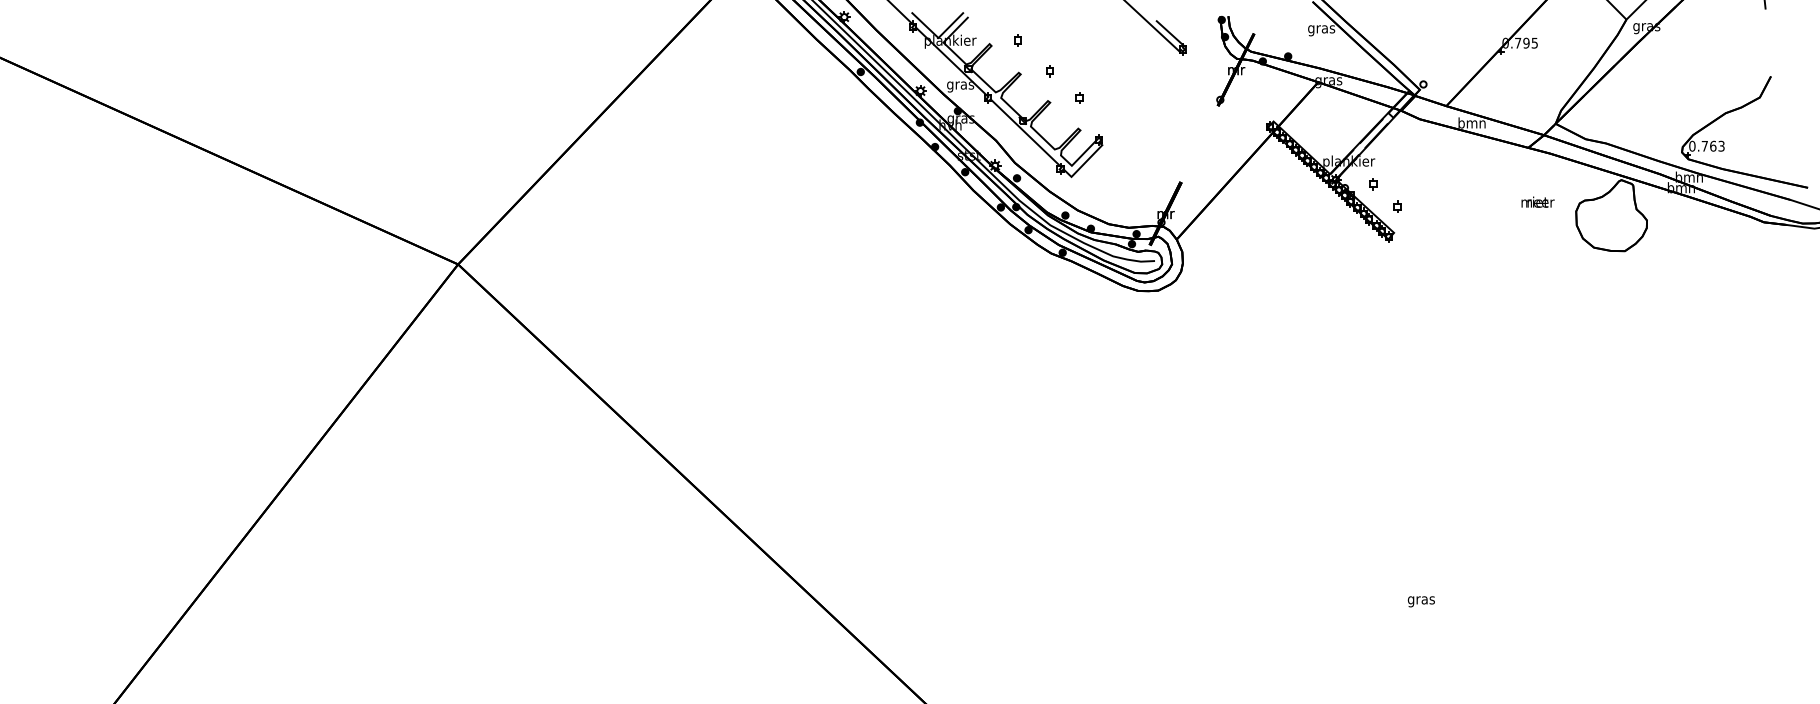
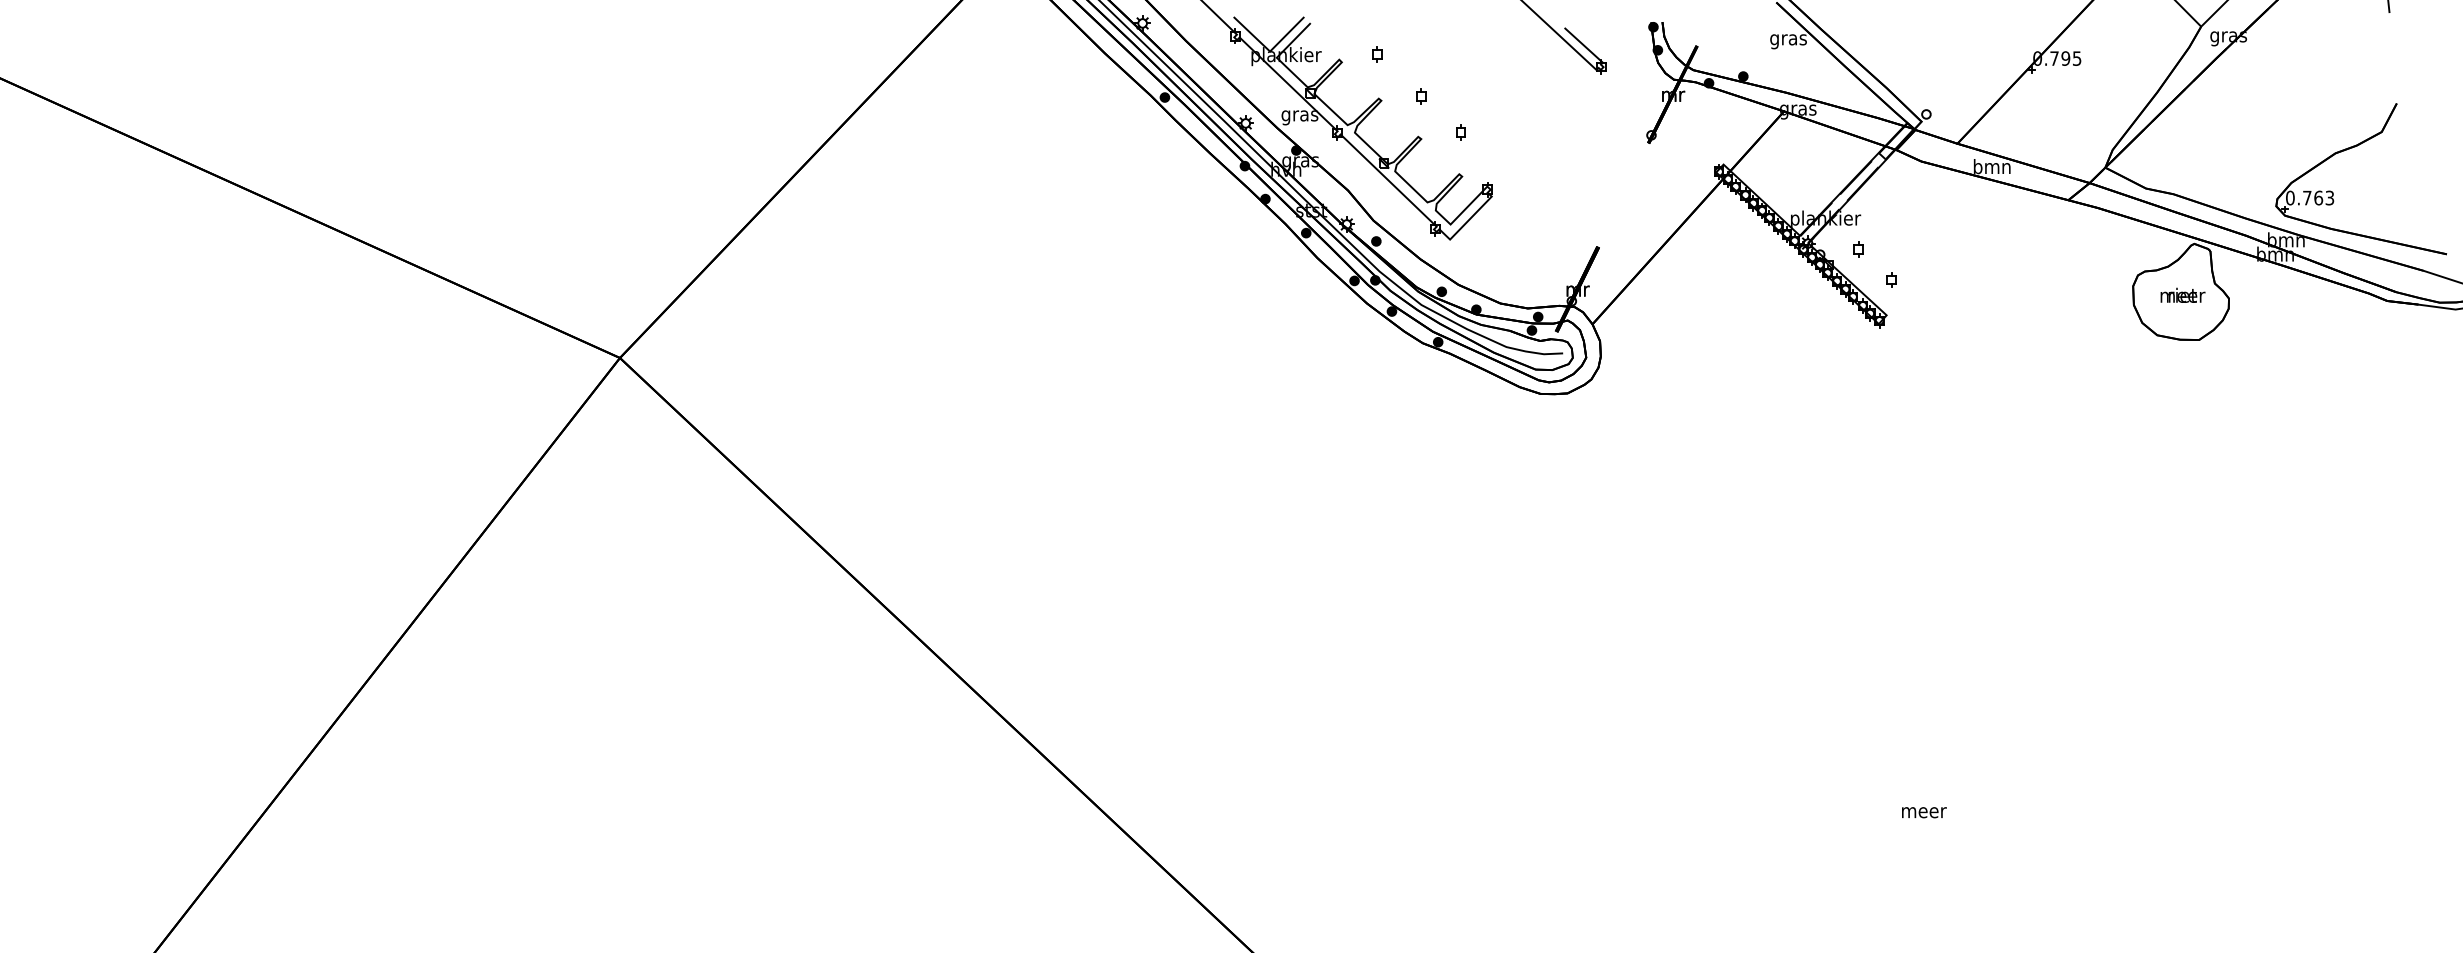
text: (1537, 201) -> (2182, 294), moved
text: (1421, 601) -> (1923, 814), gras -> meer

